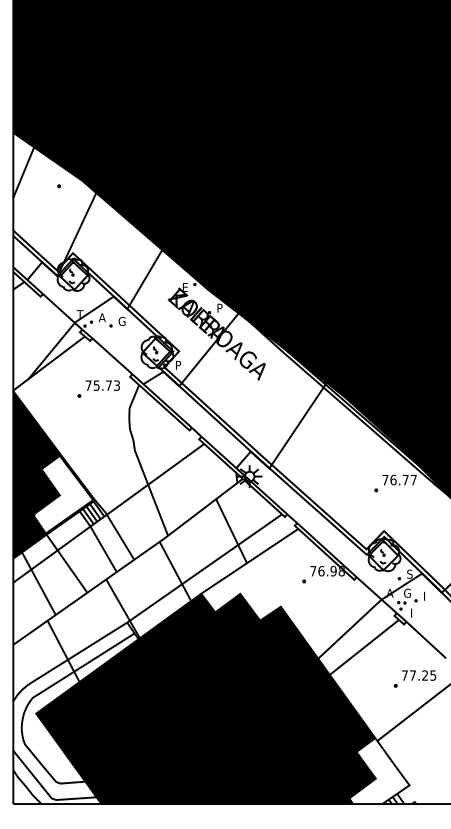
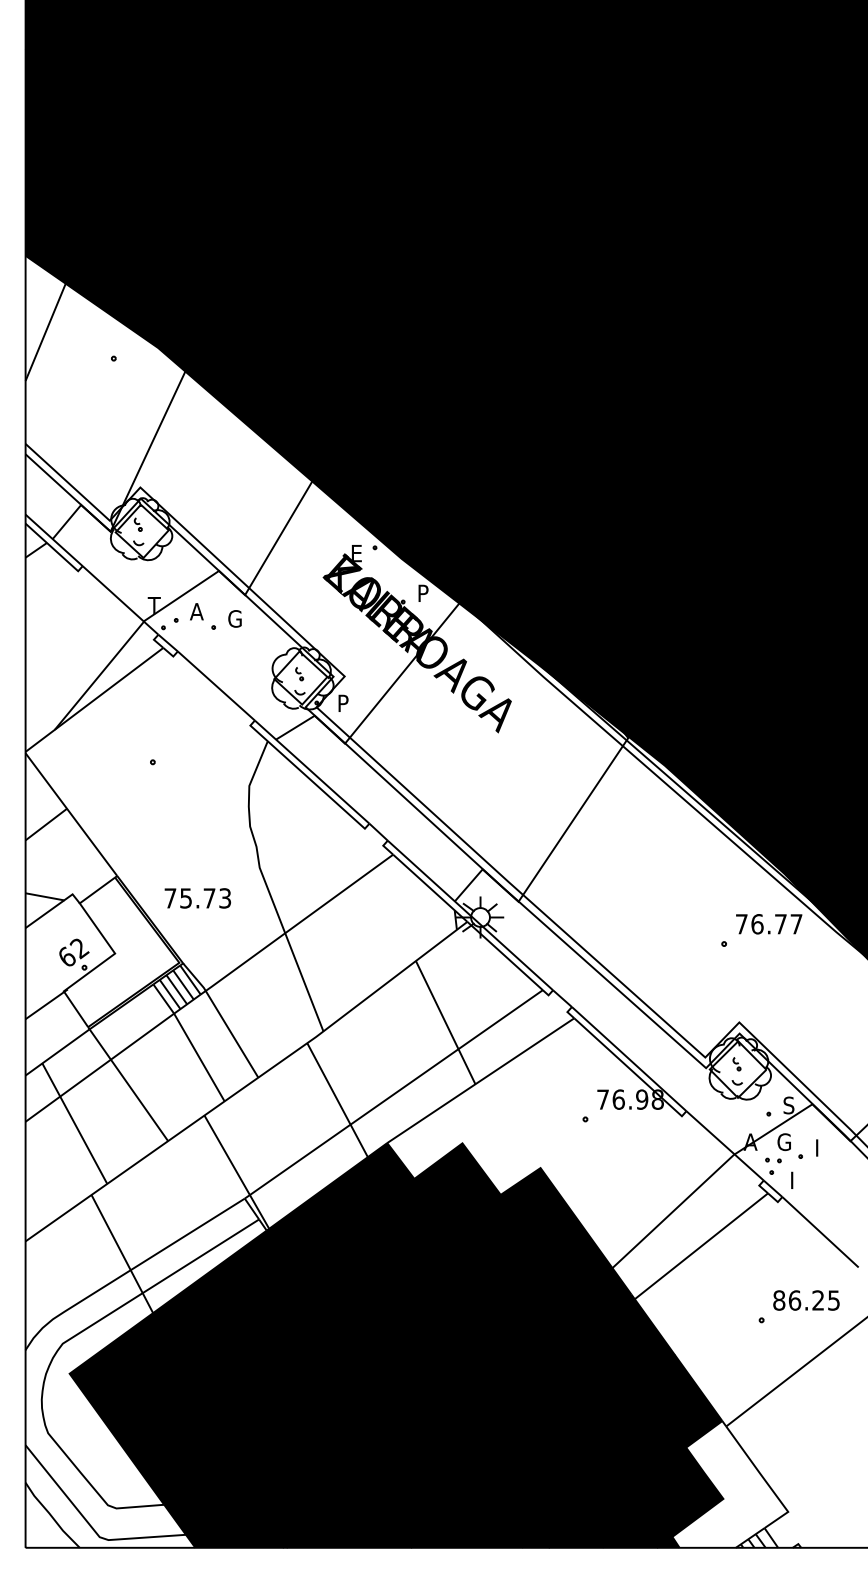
text: (102, 385) -> (197, 898), moved
fill: (36, 474) -> (70, 913), removed
text: (408, 675) -> (786, 1300), 77.25 -> 86.25

